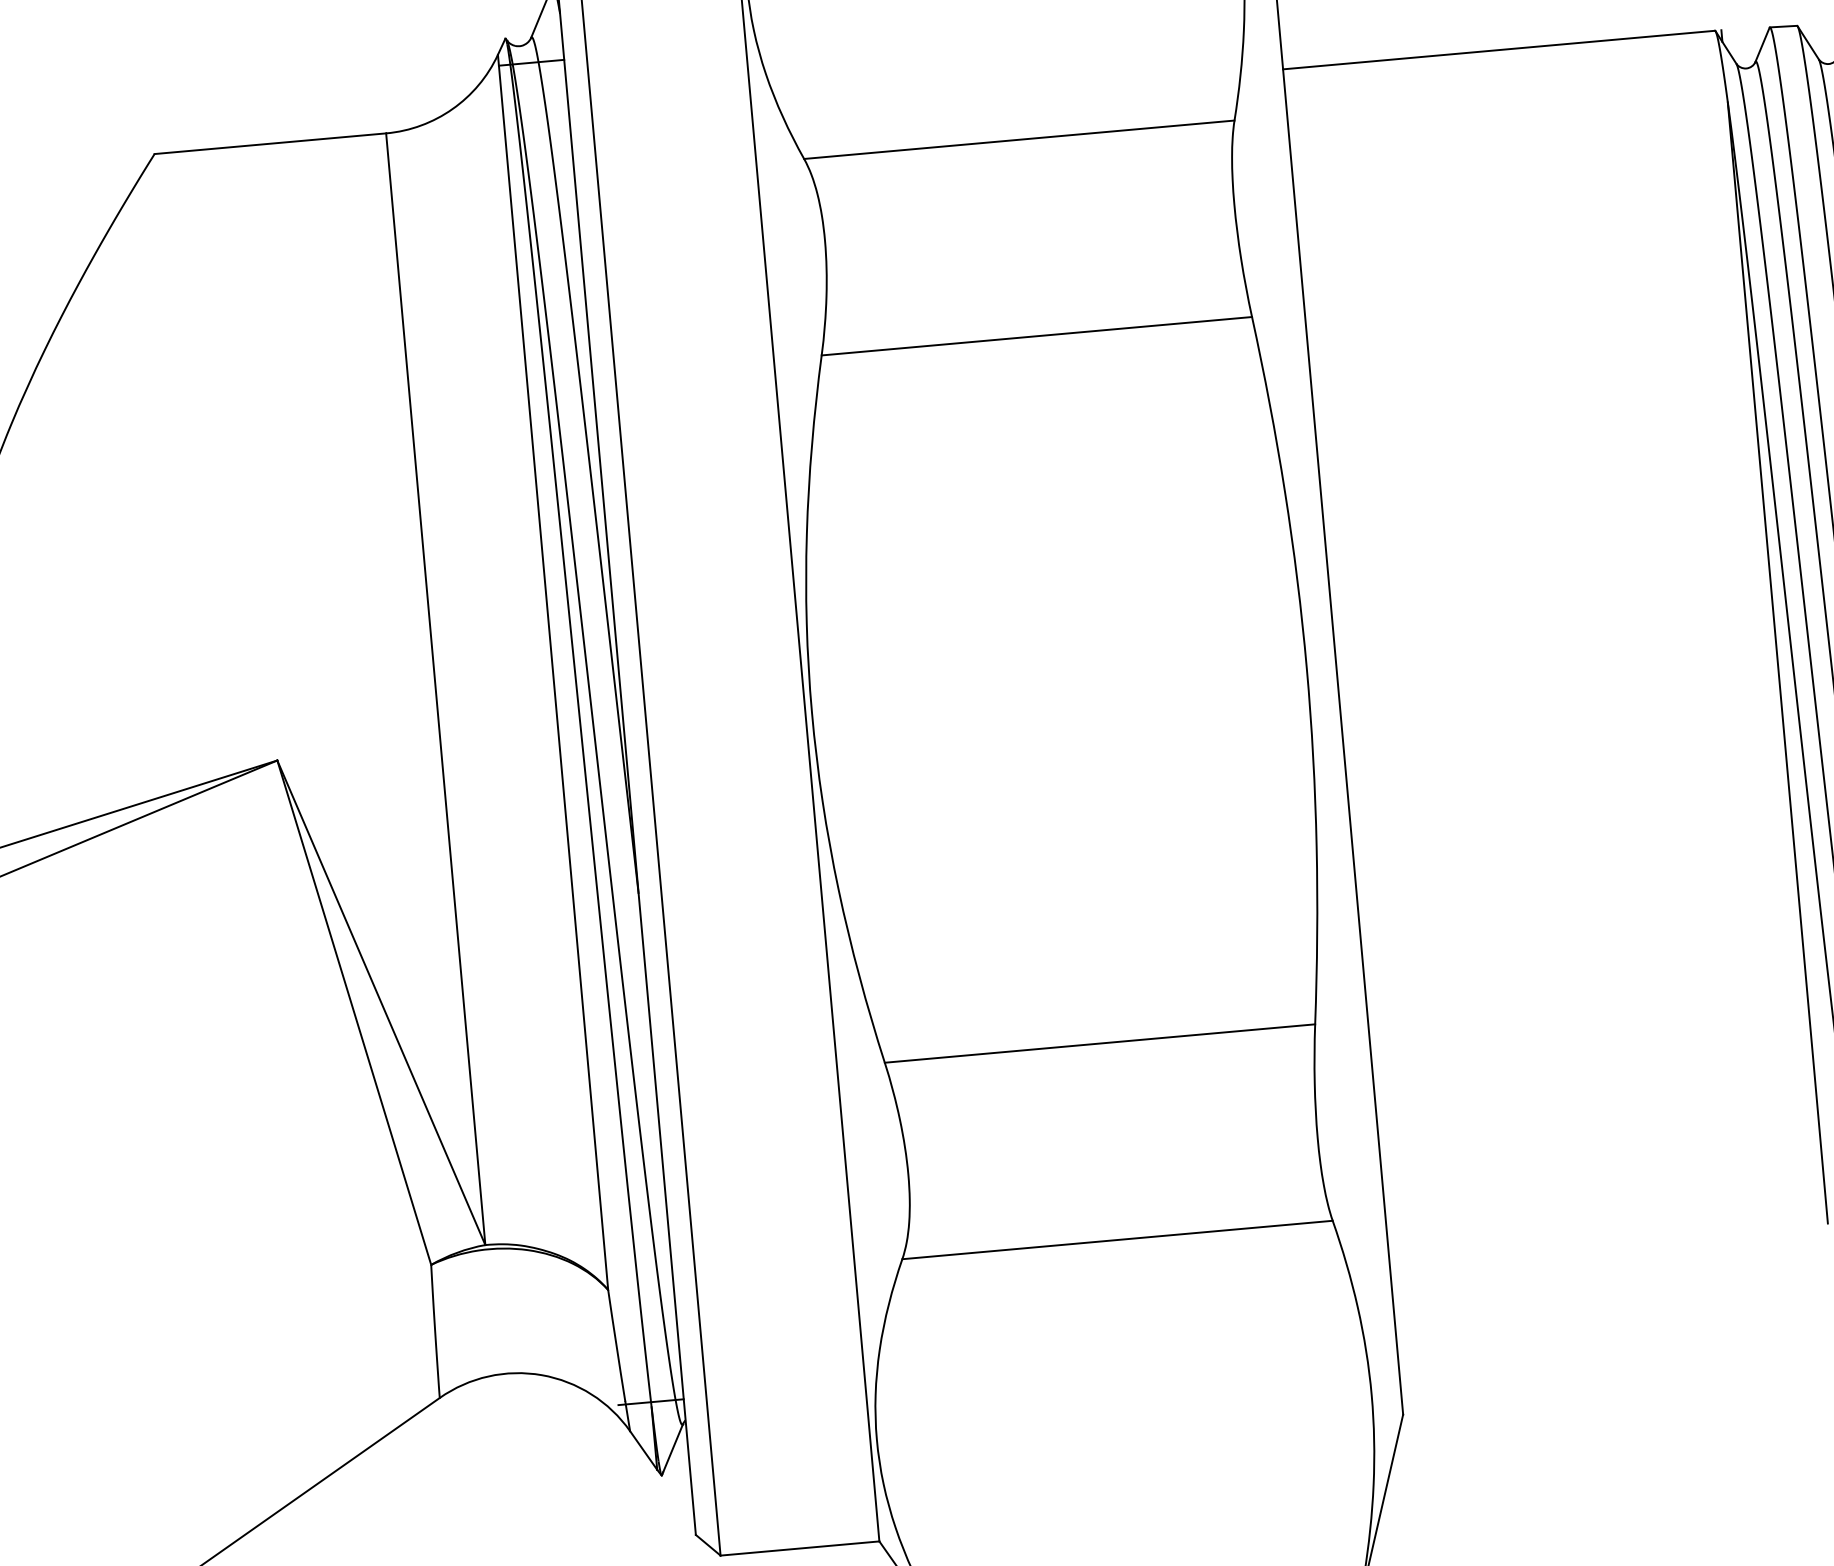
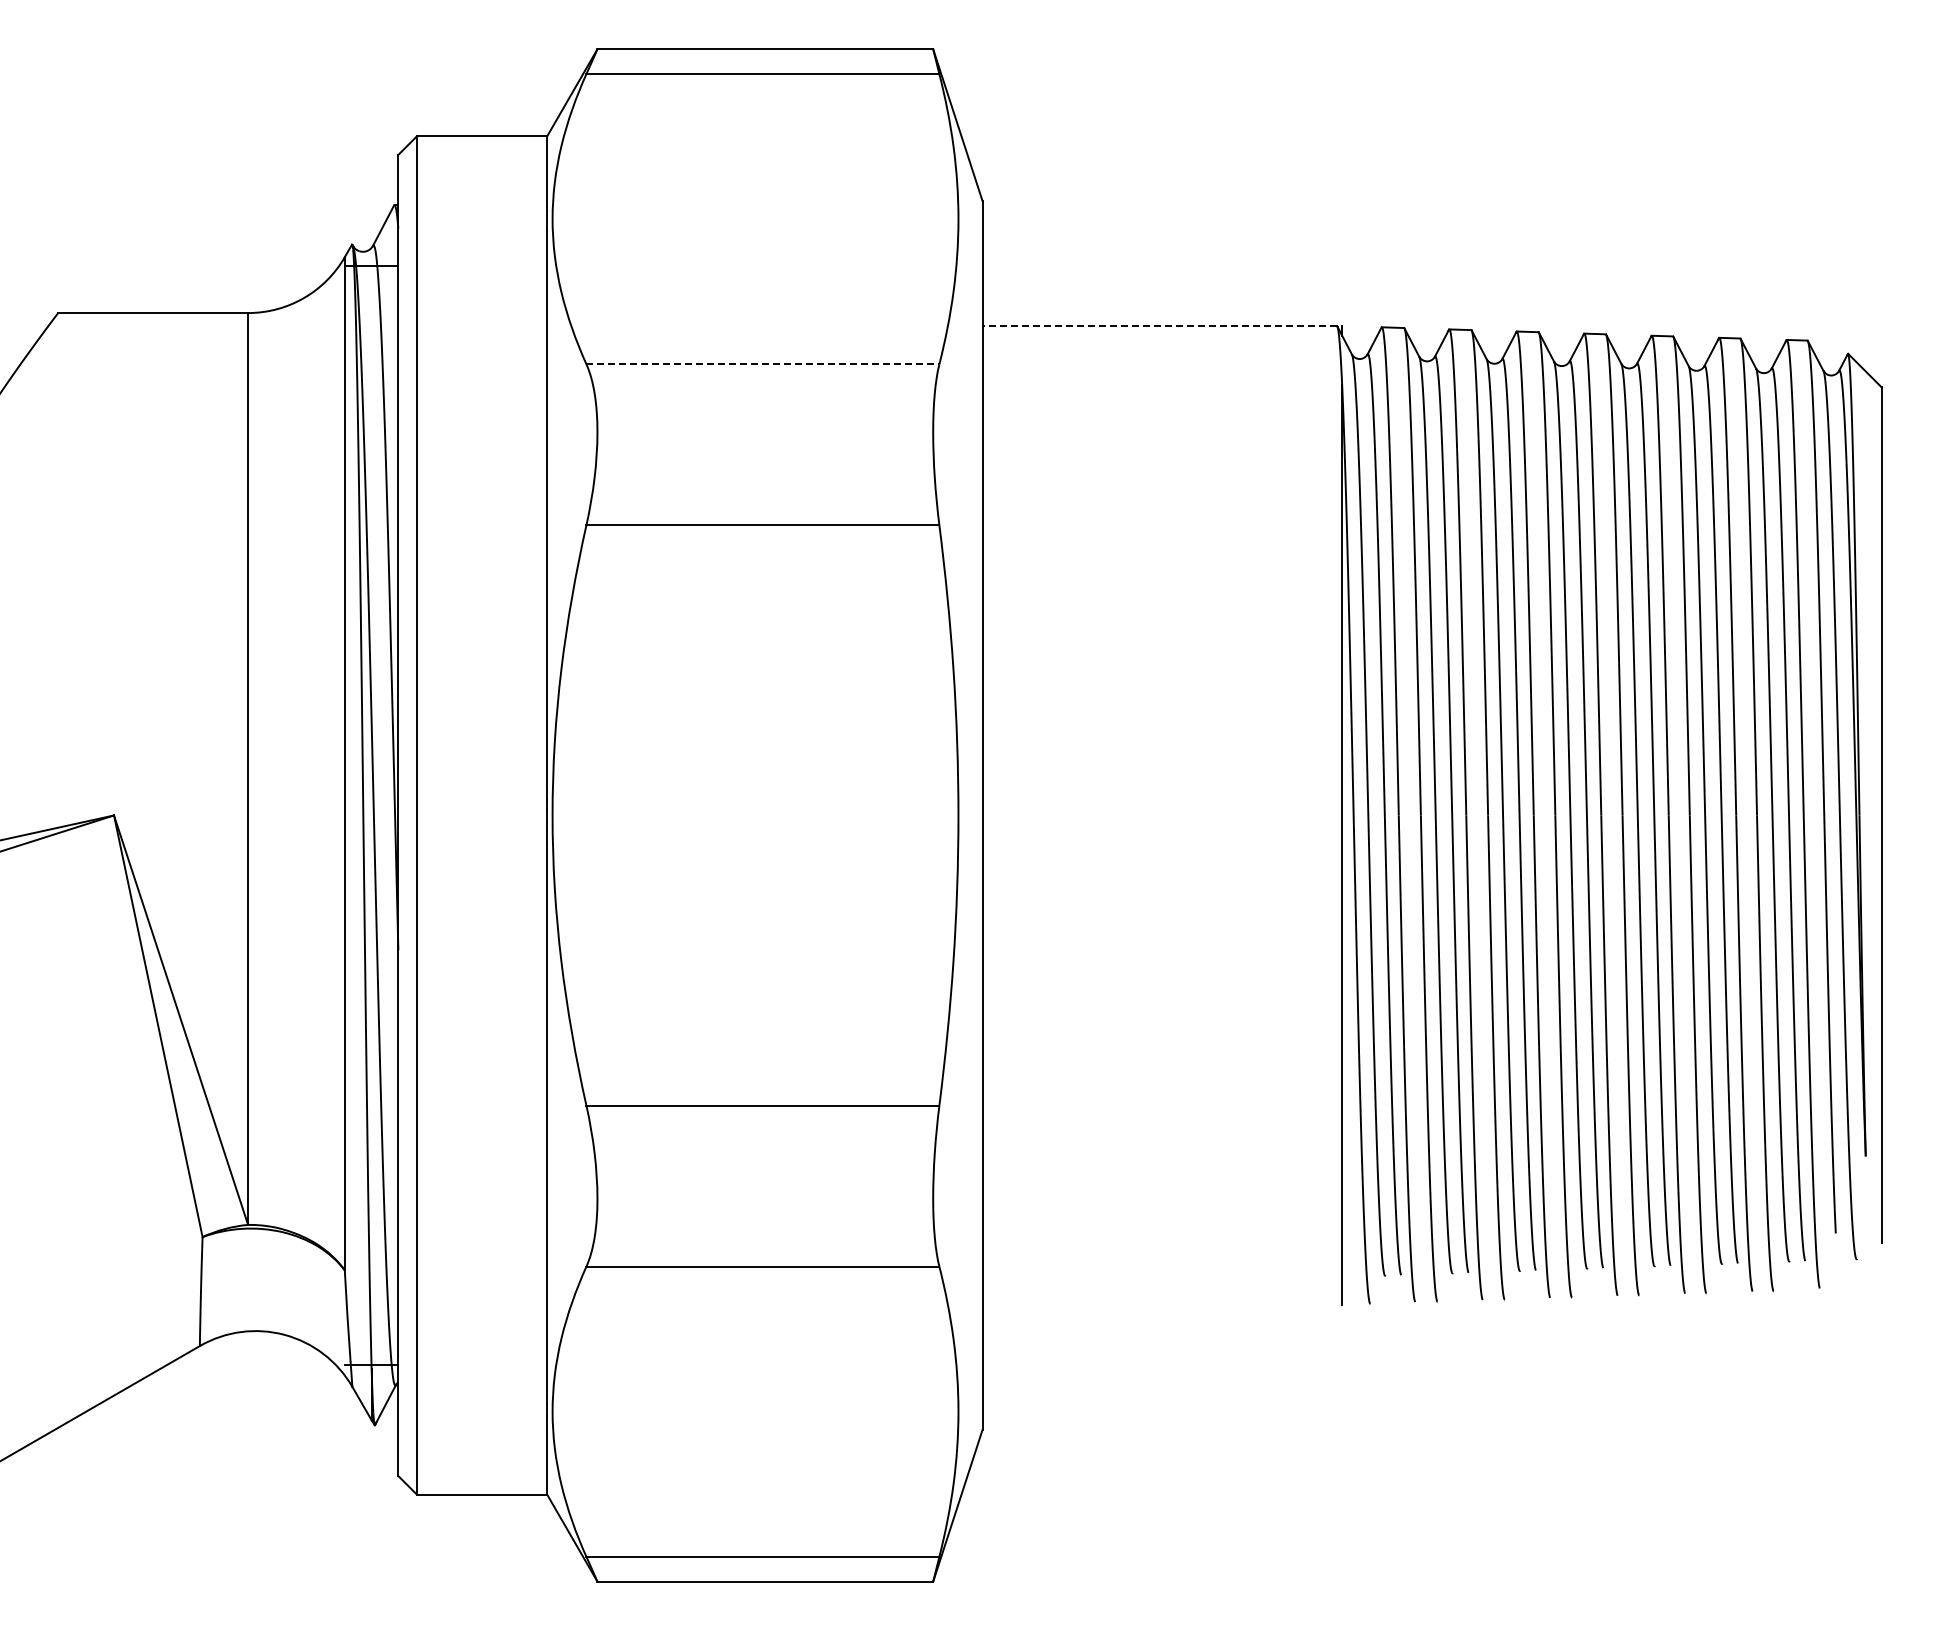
line: (1498, 50) -> (1159, 326), solid -> dashed
line: (1020, 140) -> (763, 364), solid -> dashed

